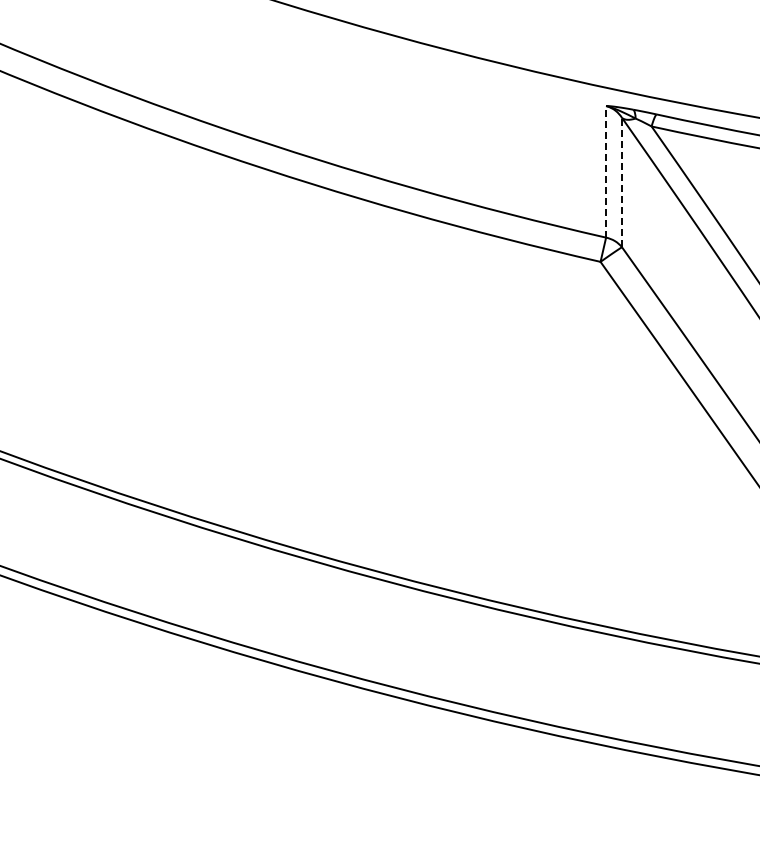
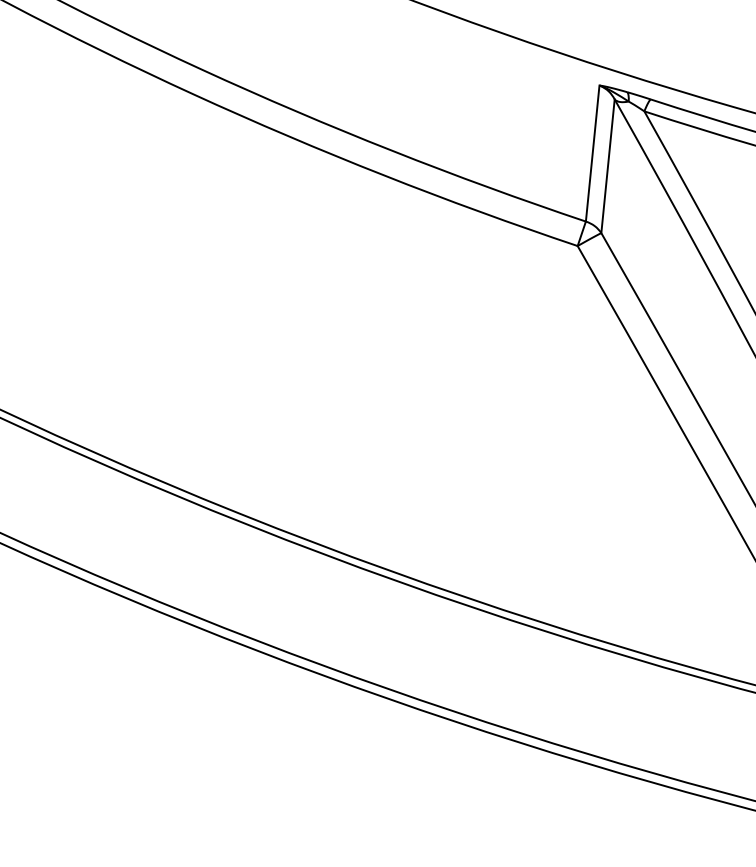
line: (606, 171) -> (593, 153), dashed -> solid
line: (622, 182) -> (608, 166), dashed -> solid

